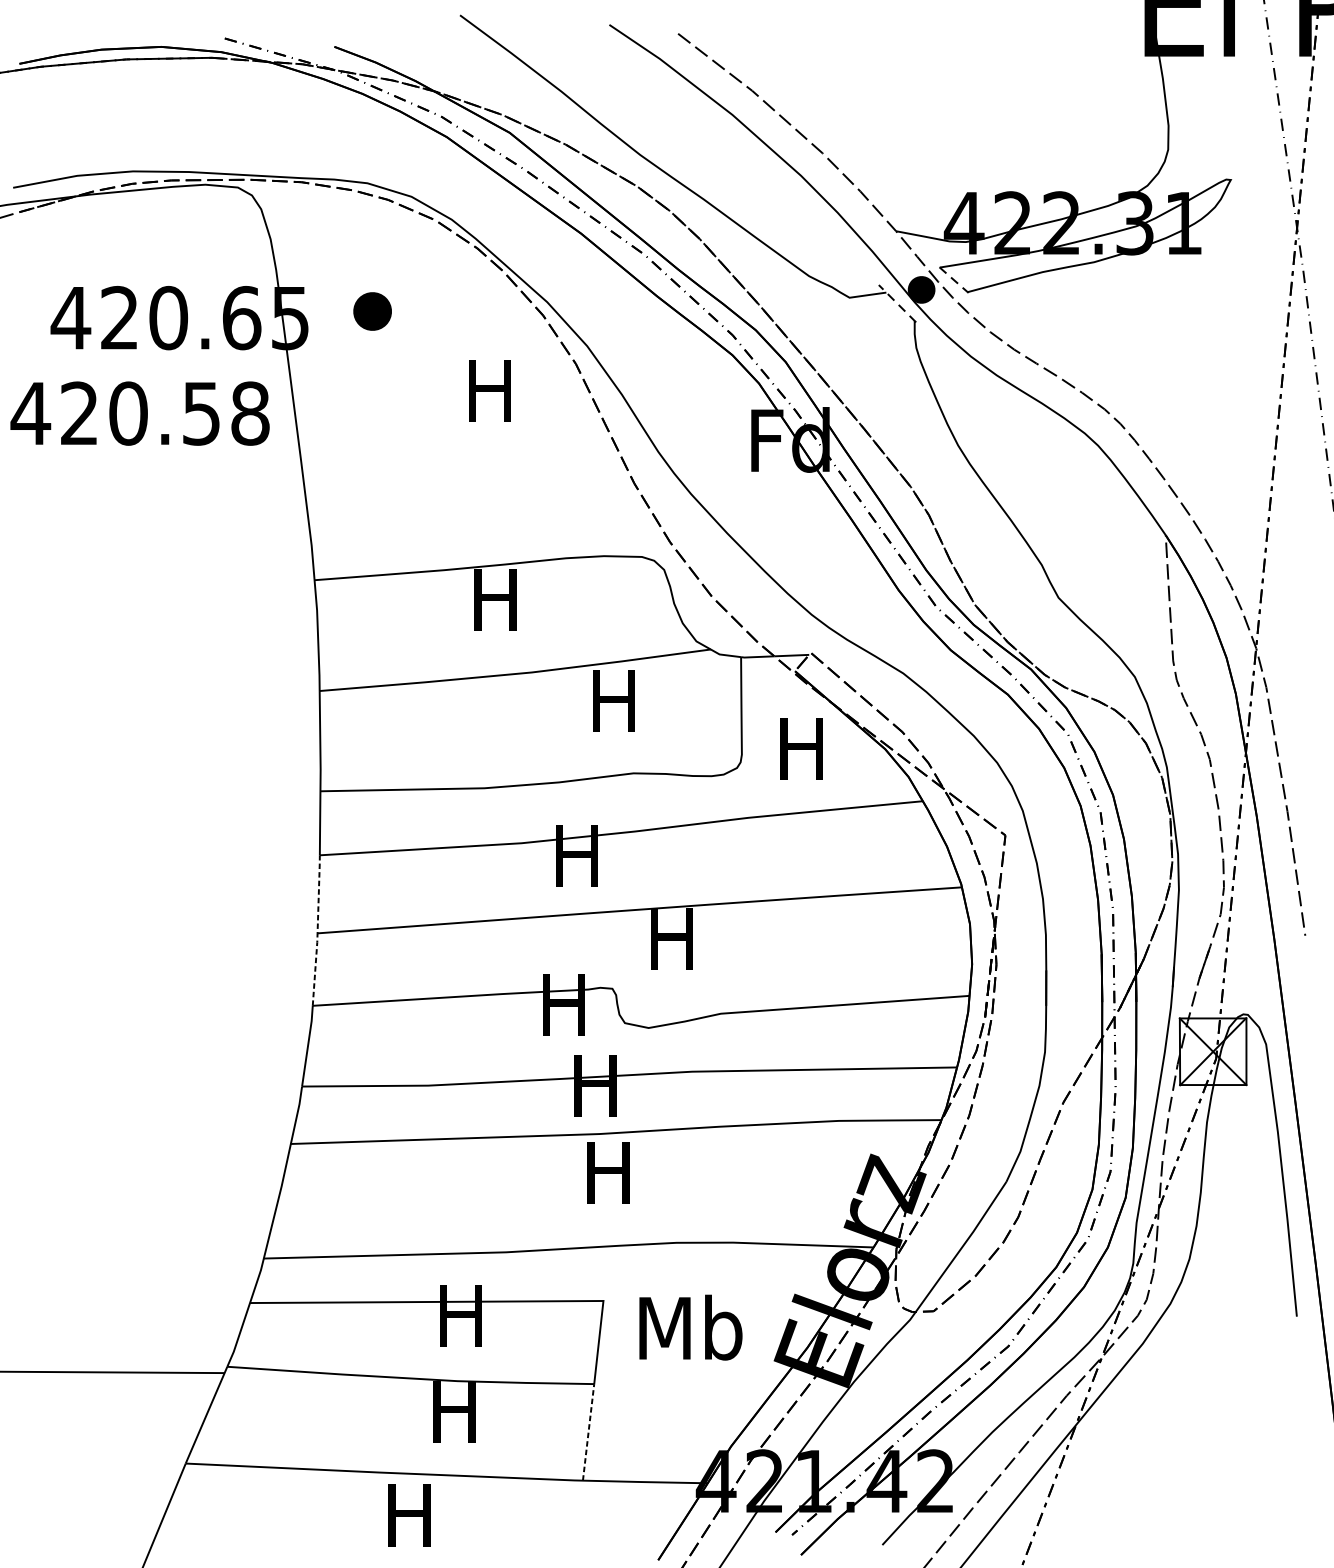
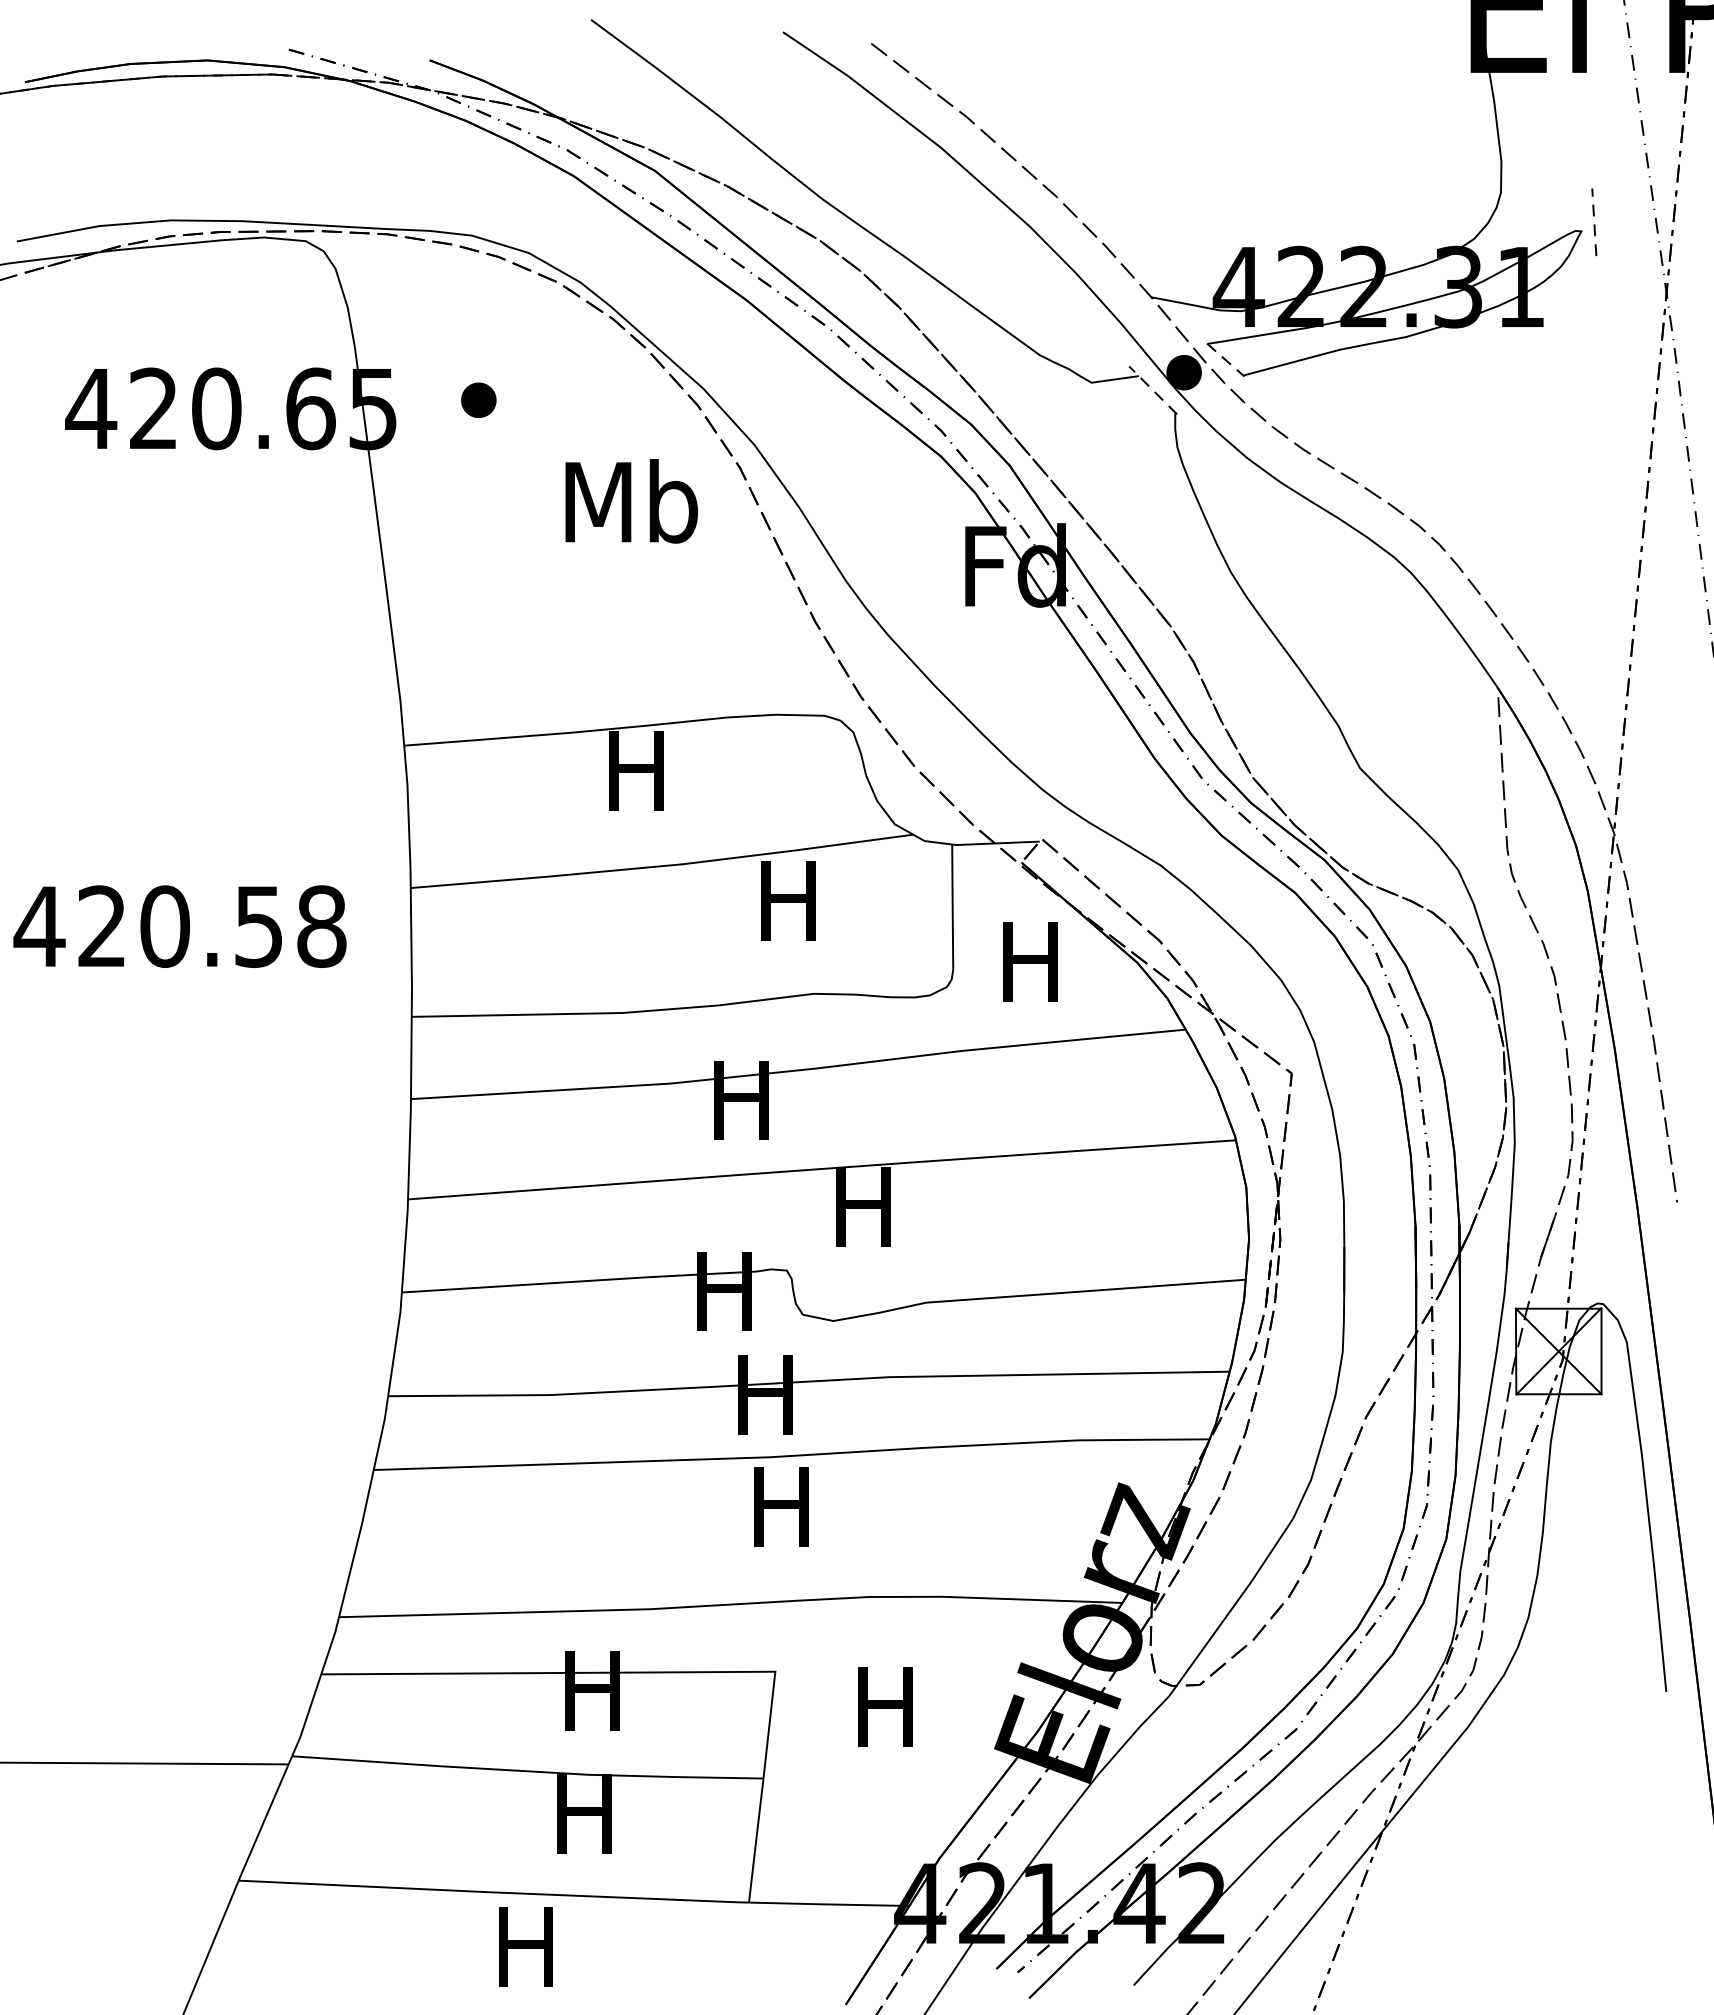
line: (1240, 174) -> (1594, 224), added
part: (372, 310) -> (478, 399), size x0.71
text: (491, 390) -> (631, 501), H -> Mb
text: (139, 413) -> (179, 926), moved
line: (317, 930) -> (408, 1195), dashed -> solid
text: (690, 1327) -> (887, 1705), Mb -> H
line: (588, 1432) -> (756, 1840), dashed -> solid

